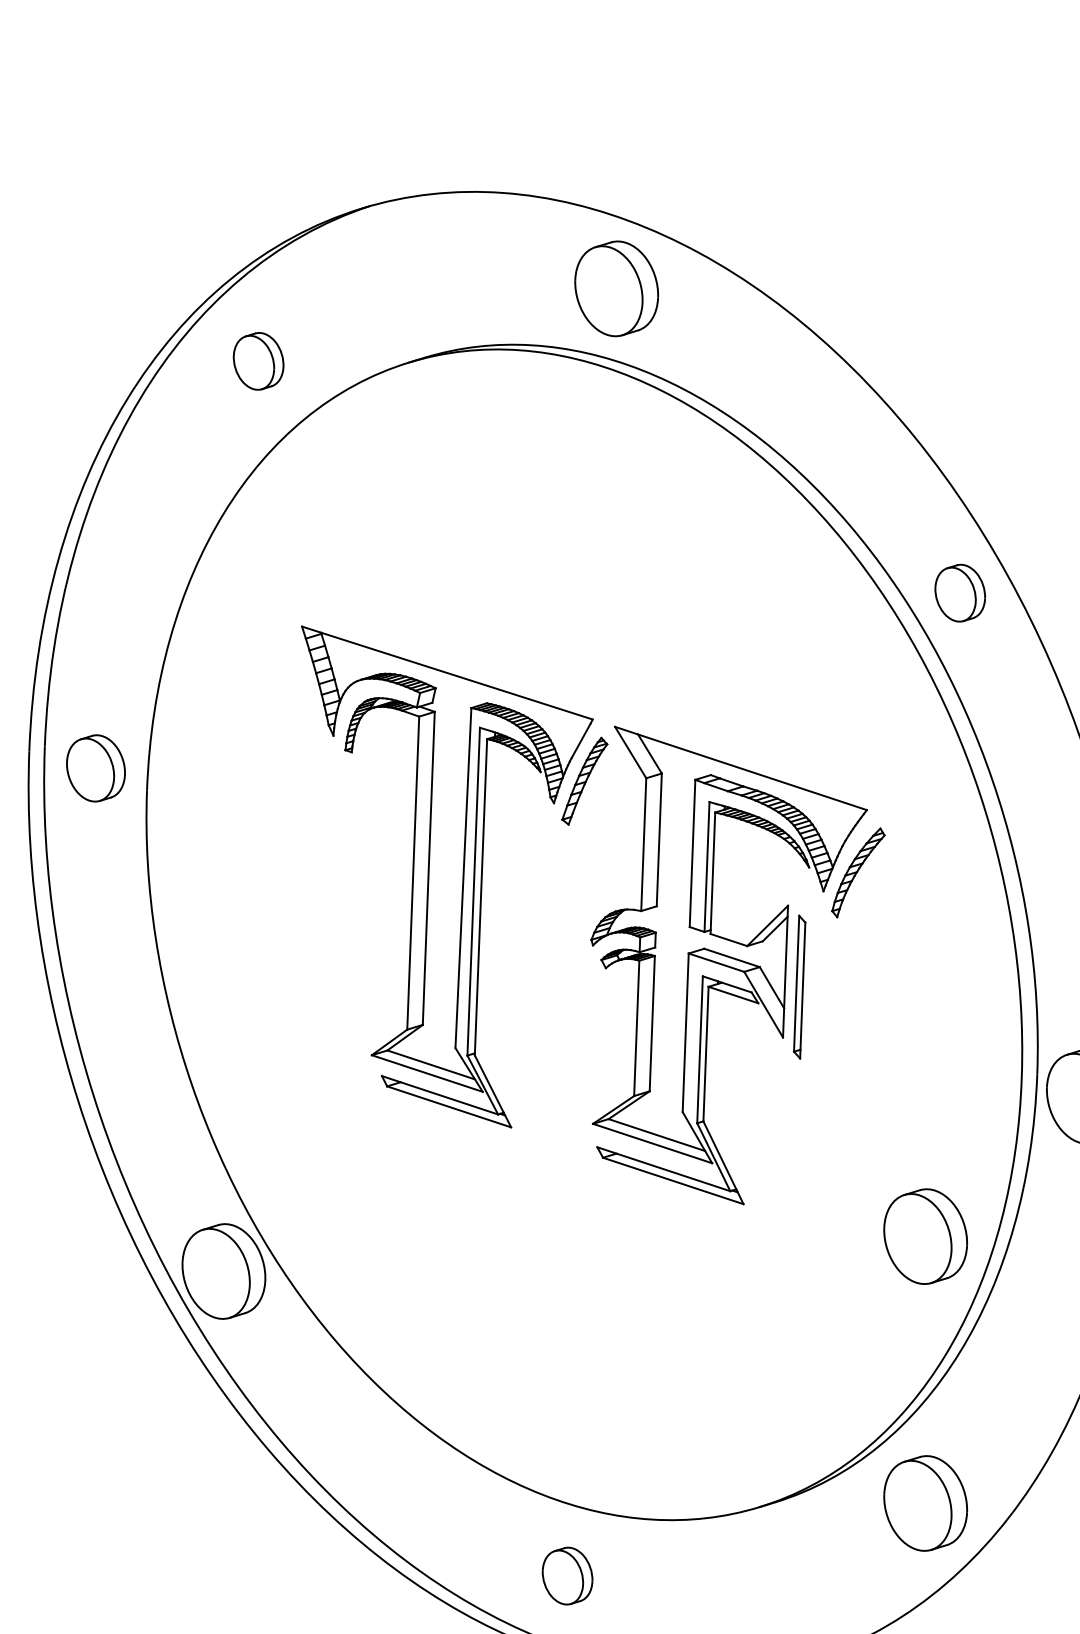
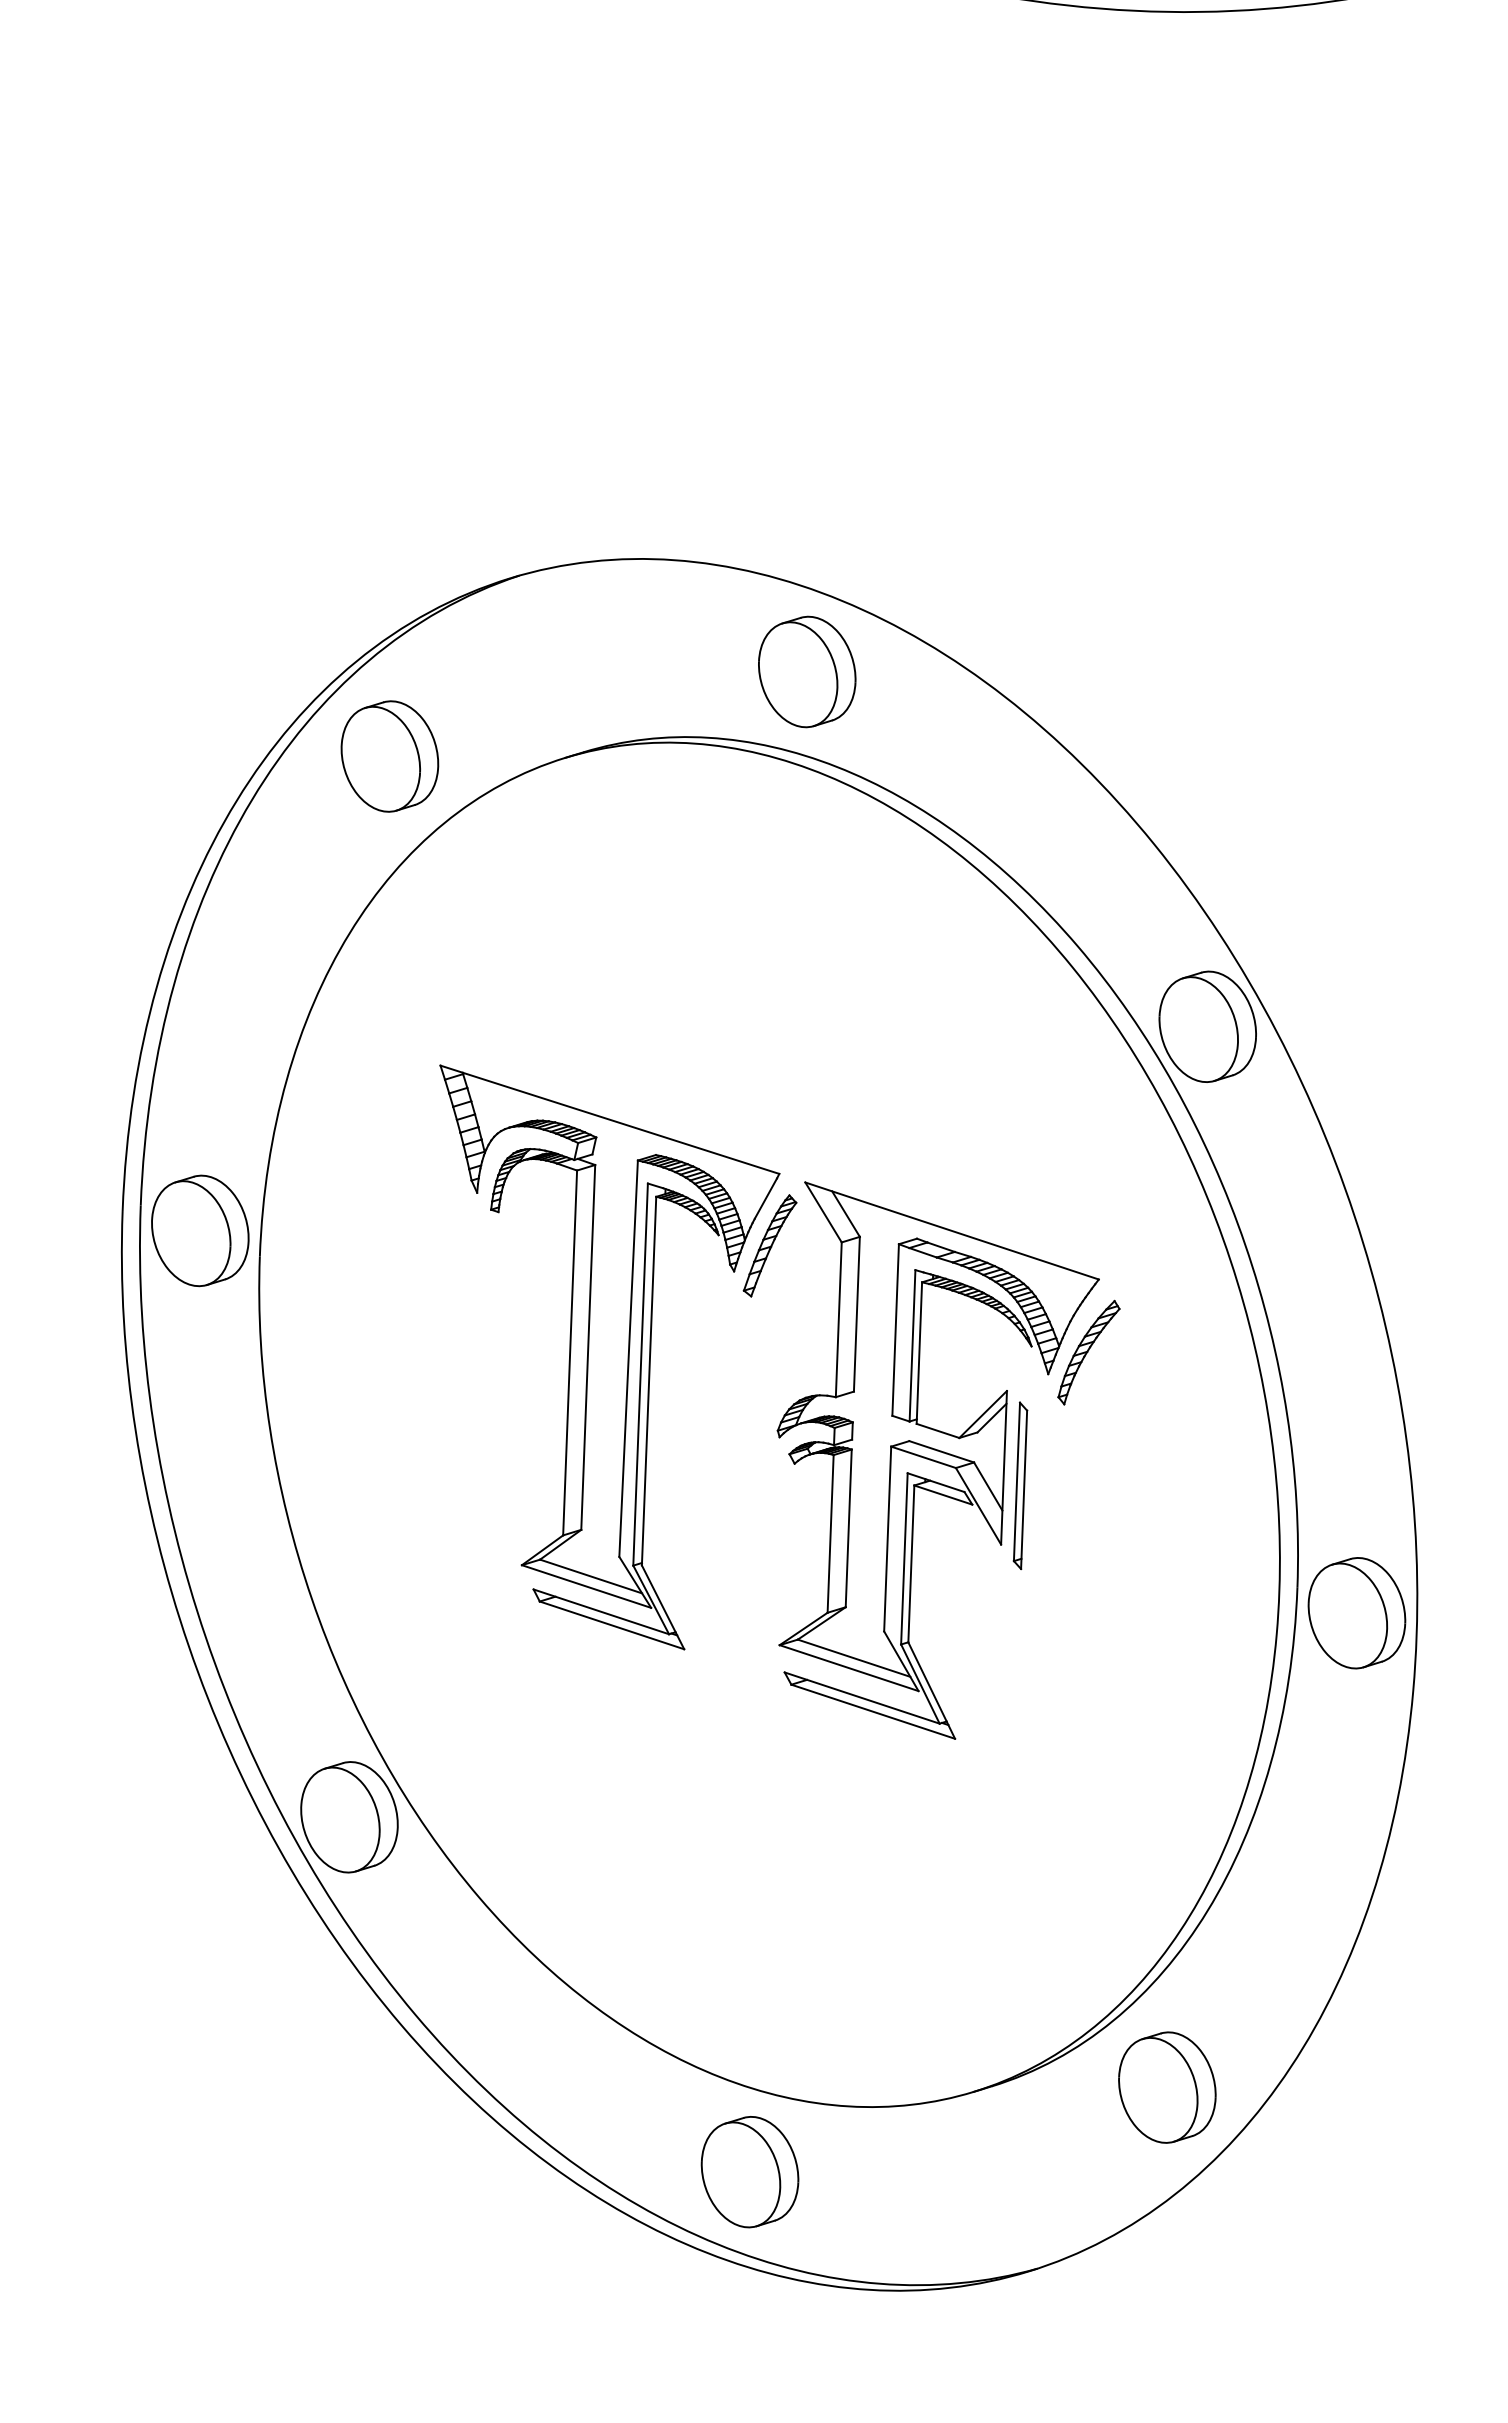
part: (258, 361) -> (389, 756), size x1.67
part: (960, 593) -> (1207, 1026), size x1.67
part: (96, 768) -> (200, 1230), size x1.43
part: (925, 1236) -> (1167, 1776), removed
part: (567, 1576) -> (749, 2172), size x1.67

